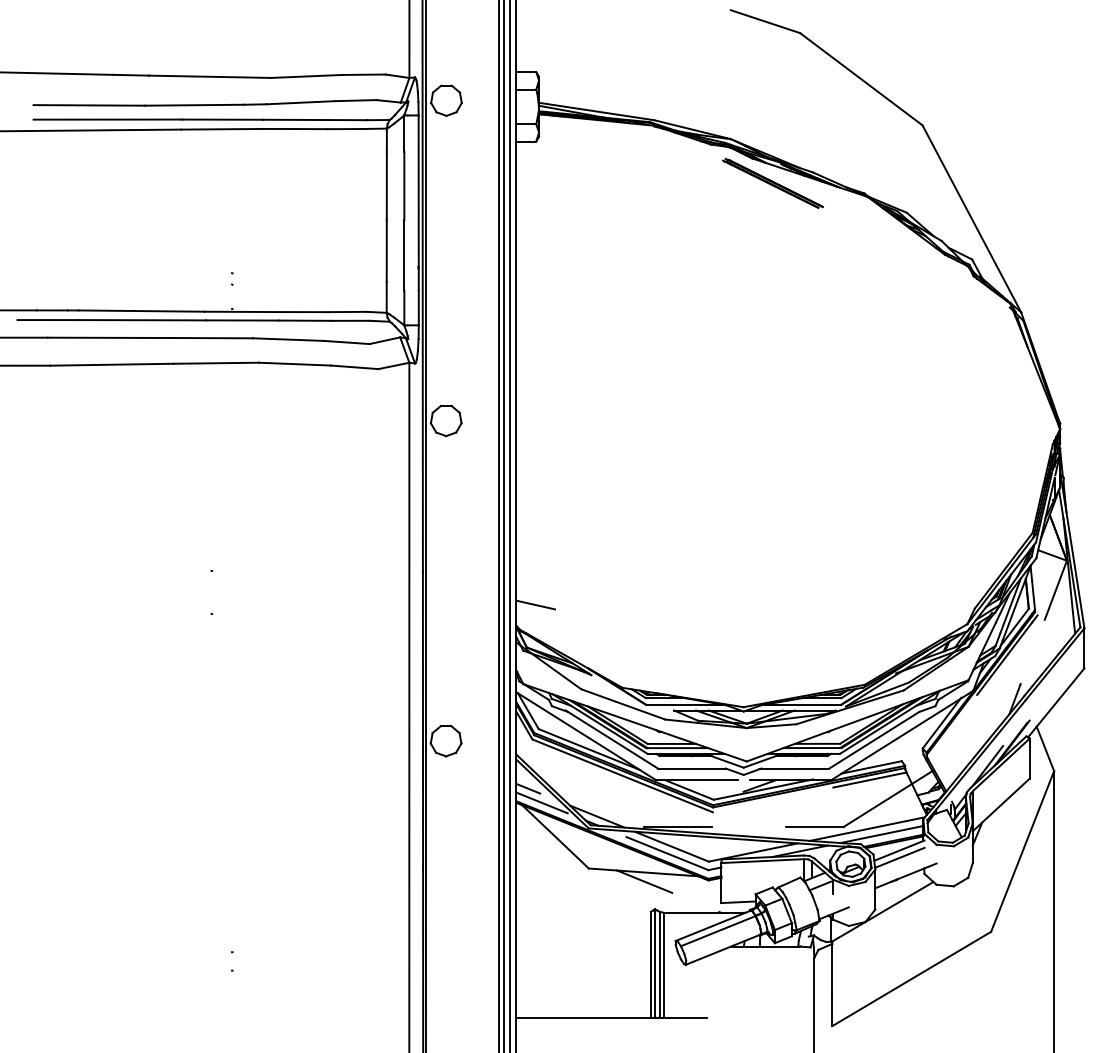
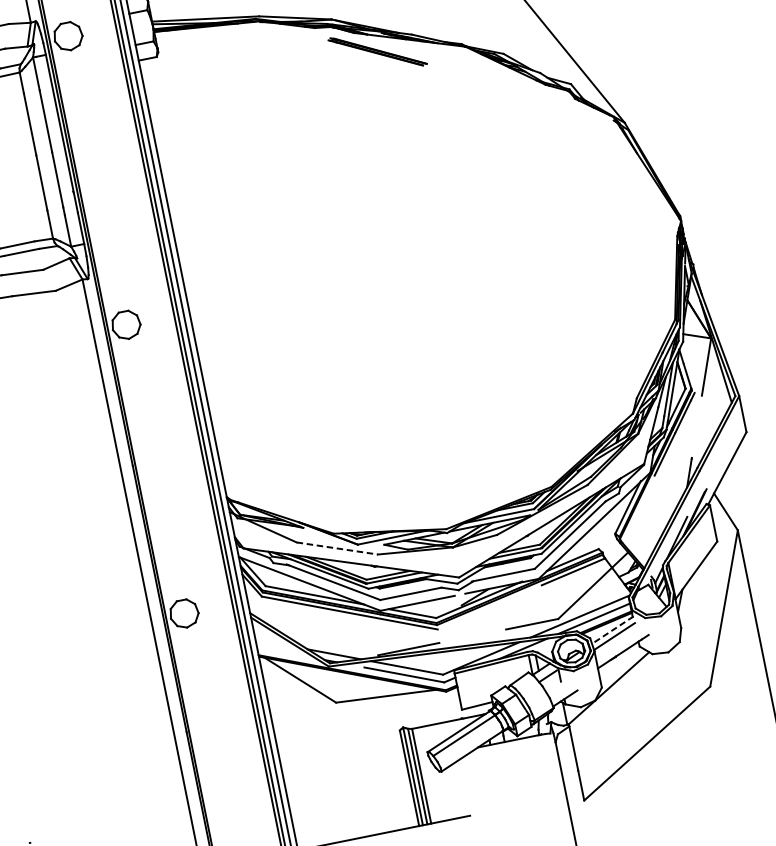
line: (535, 604) -> (240, 474), removed
line: (623, 704) -> (337, 548), solid -> dashed
line: (528, 788) -> (267, 641), removed
line: (541, 802) -> (281, 651), removed
line: (898, 850) -> (611, 630), solid -> dashed
line: (644, 881) -> (388, 704), removed

